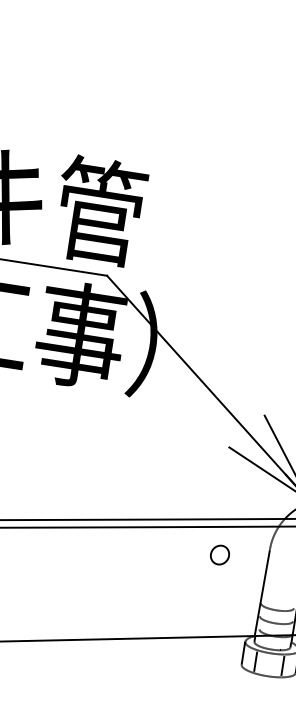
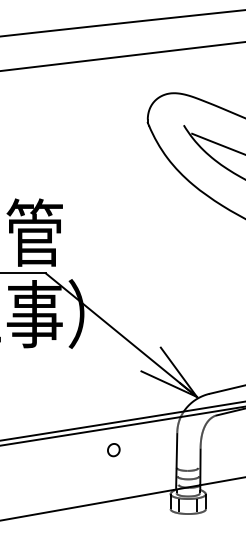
part: (219, 555) -> (113, 450), moved

